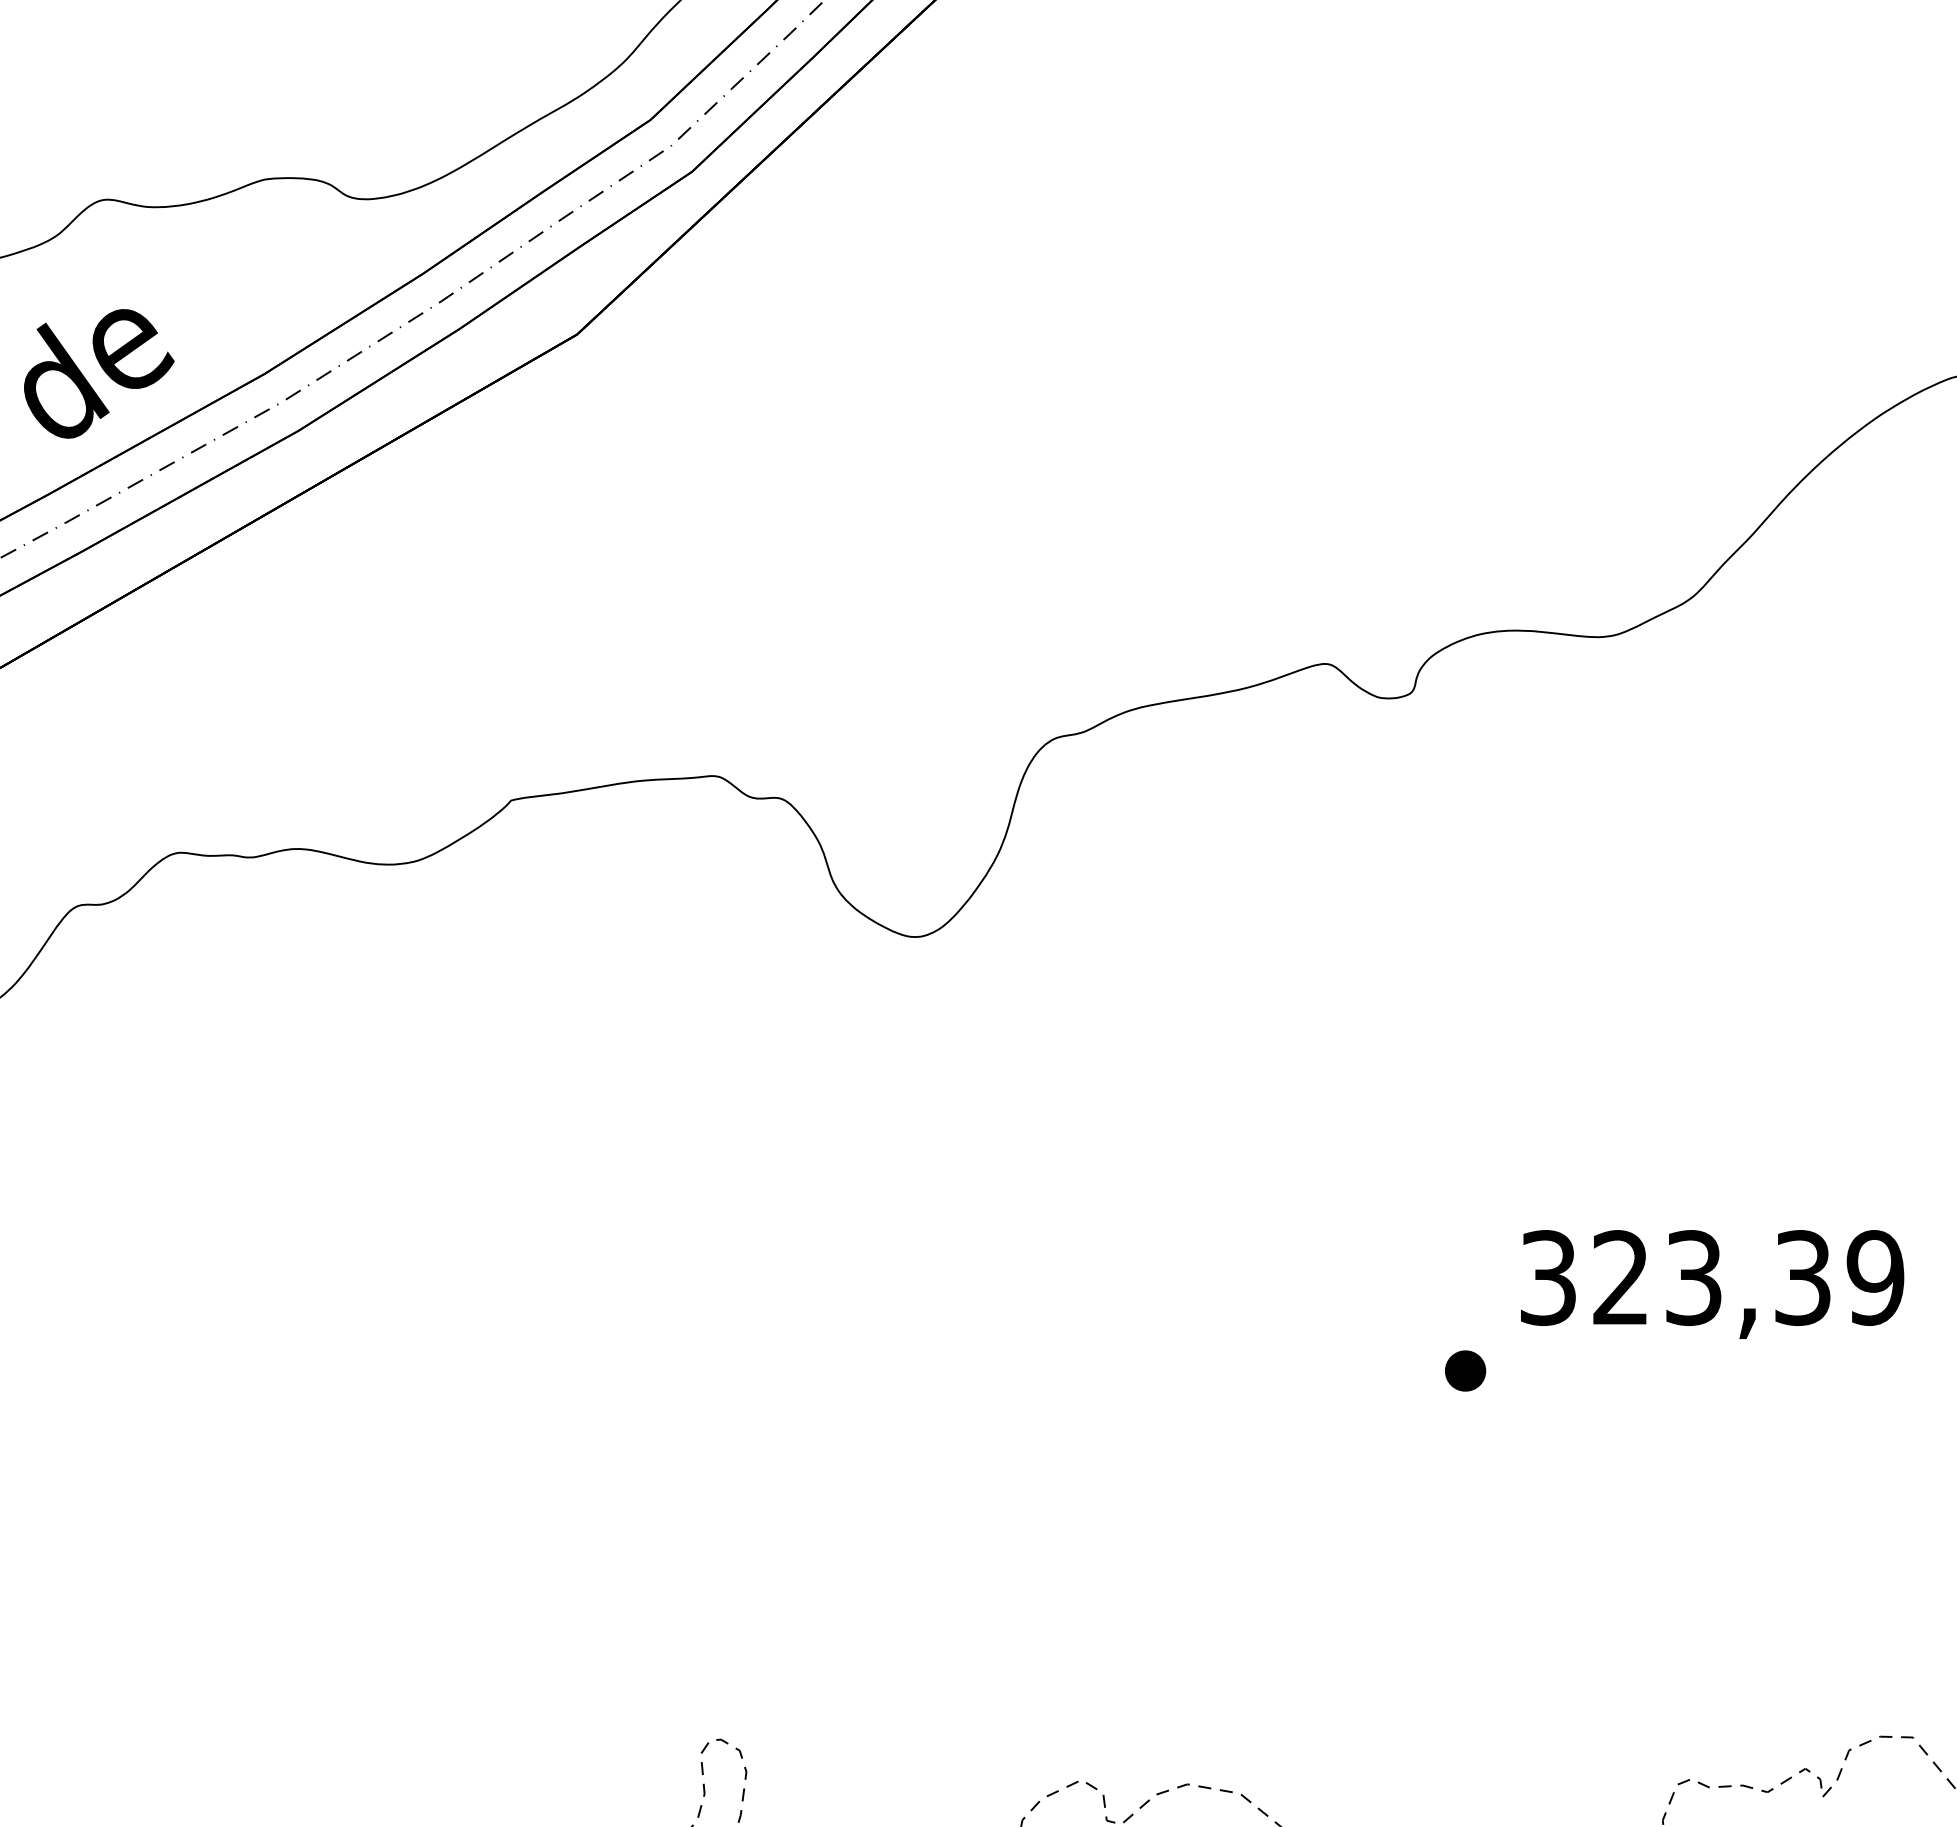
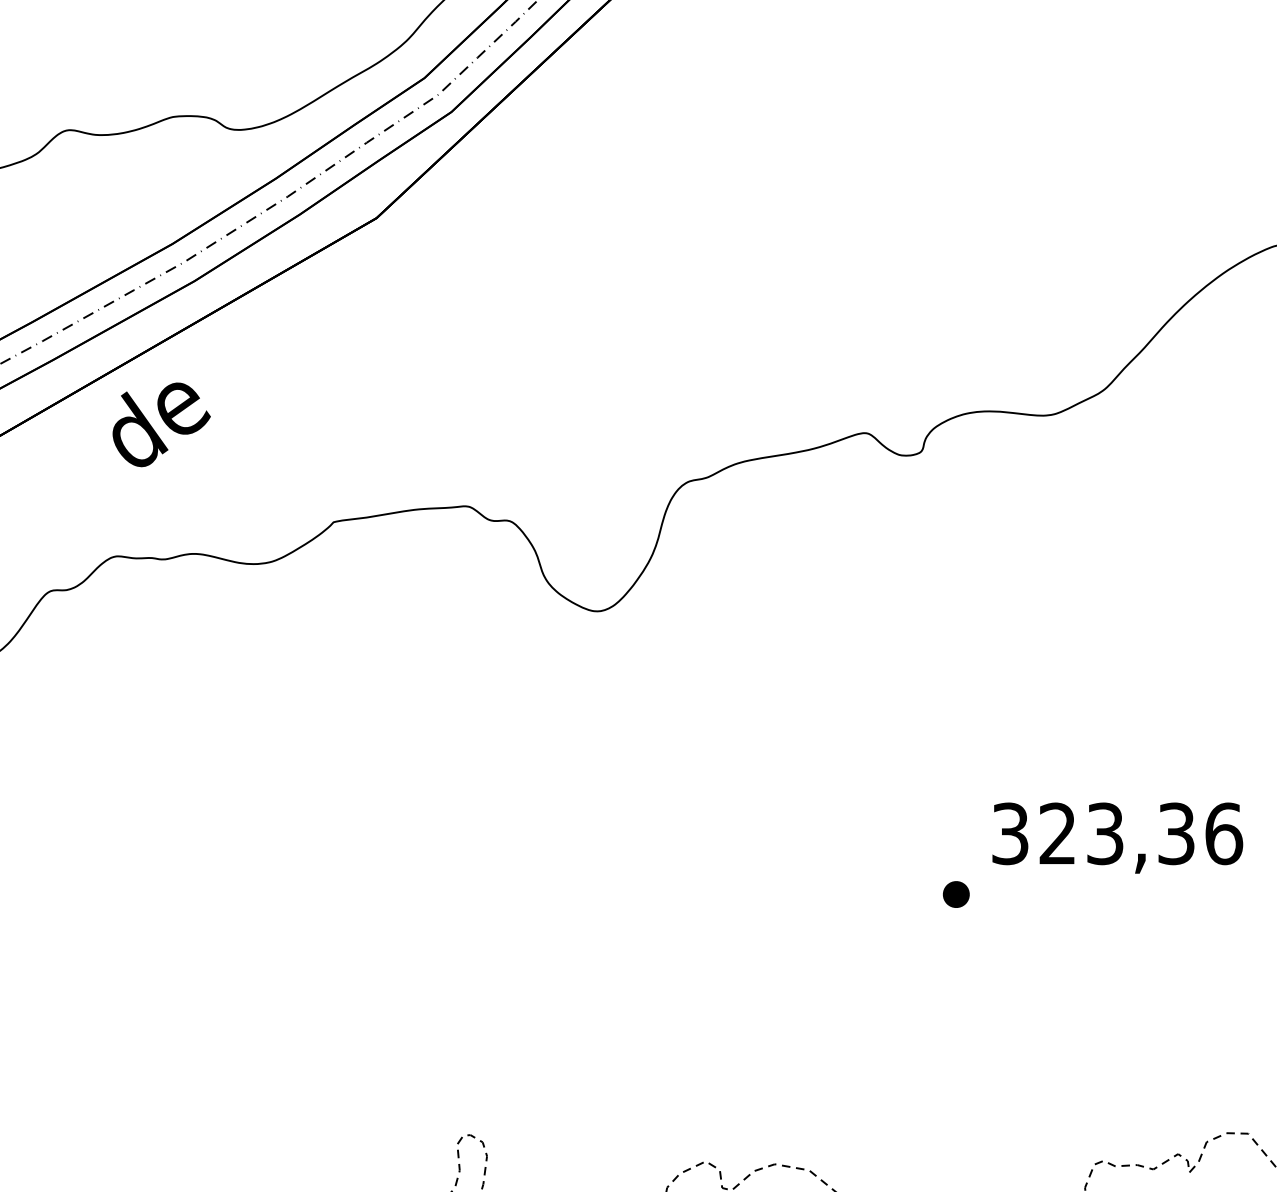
text: (98, 373) -> (161, 424), moved
text: (1876, 1277) -> (1224, 833), 323,39 -> 323,36

